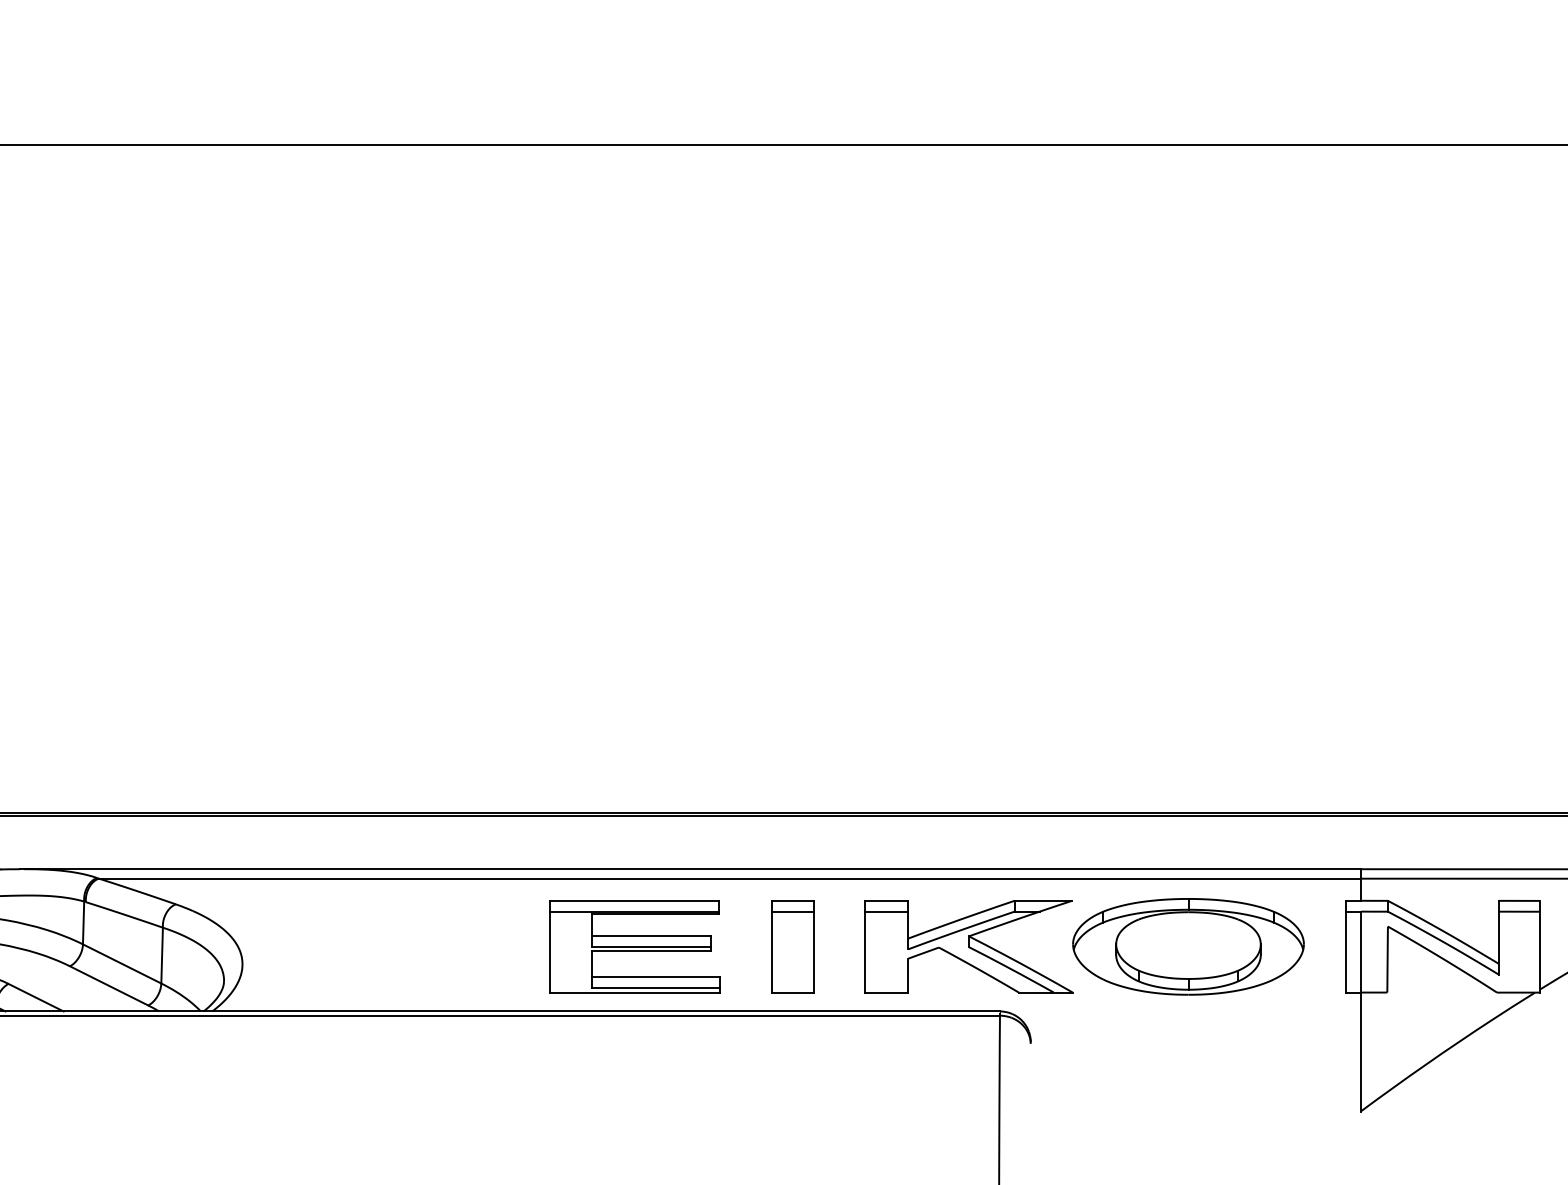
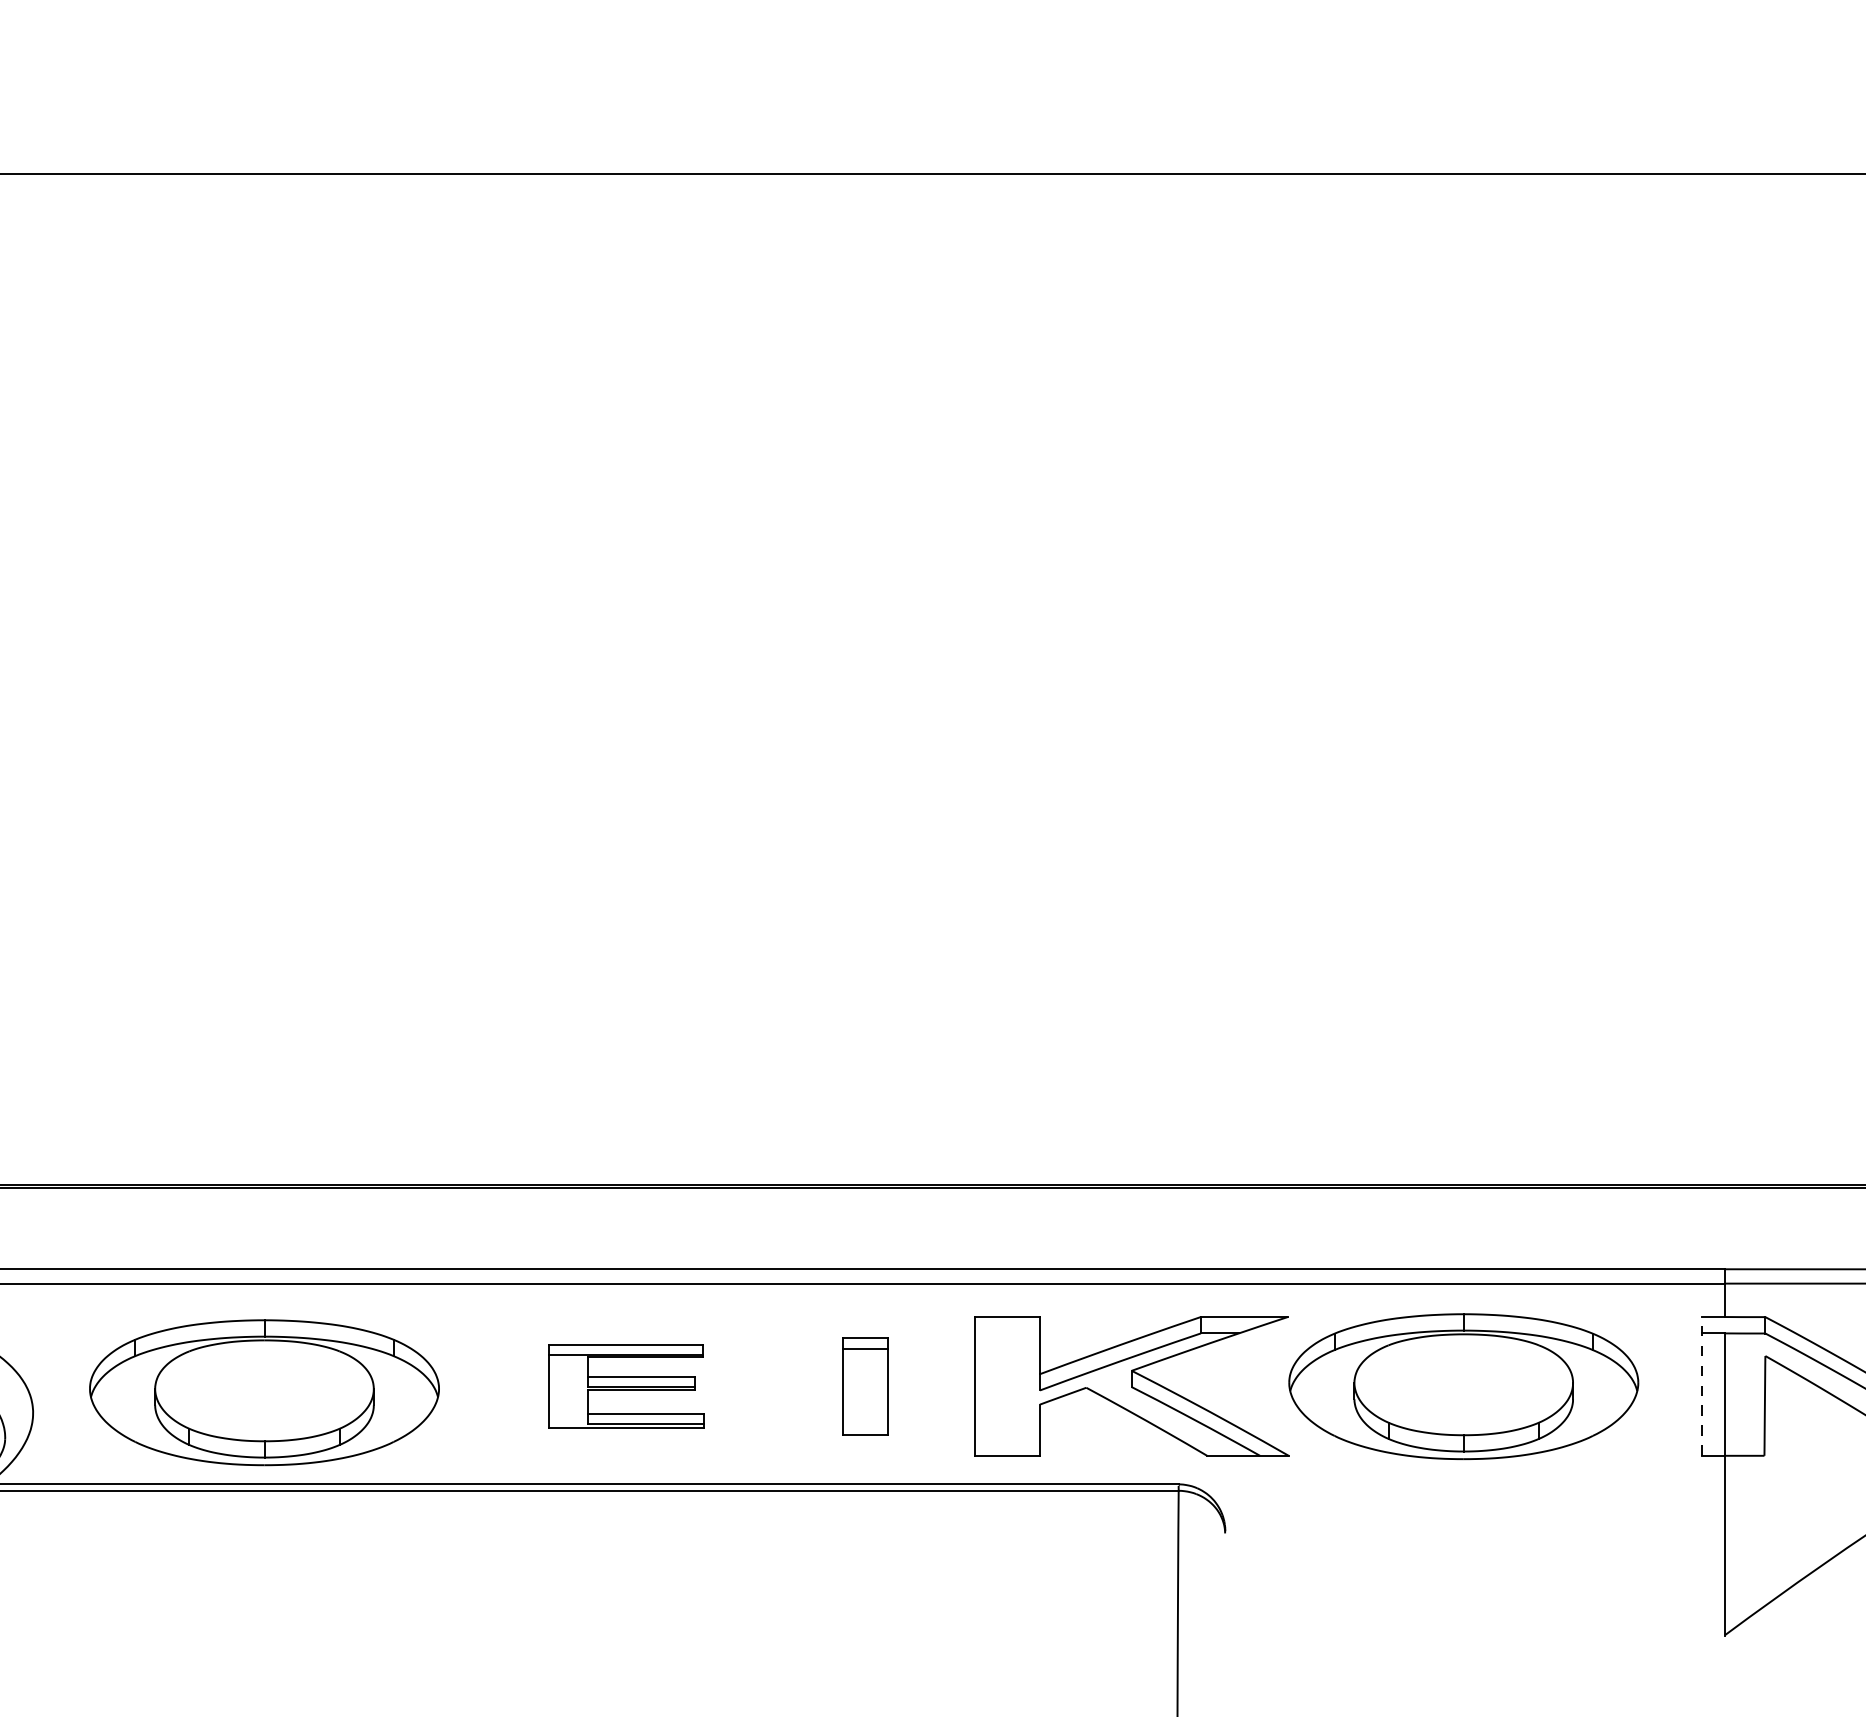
line: (886, 911) -> (1007, 1333), removed
part: (634, 946) -> (625, 1386), size x0.6
part: (792, 946) -> (864, 1386), size x0.7
line: (1346, 946) -> (1702, 1386), solid -> dashed
part: (395, 950) -> (264, 1392), added

